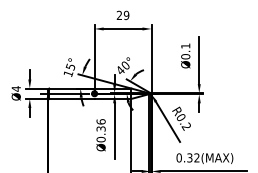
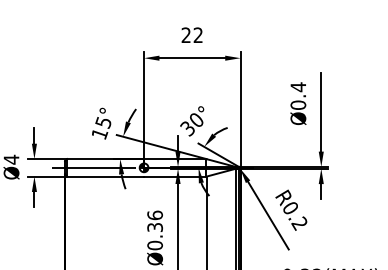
text: (126, 15) -> (198, 35), 29 -> 22
text: (185, 46) -> (297, 87), Ø0.1 -> Ø0.4
text: (120, 70) -> (187, 128), 40° -> 30°

